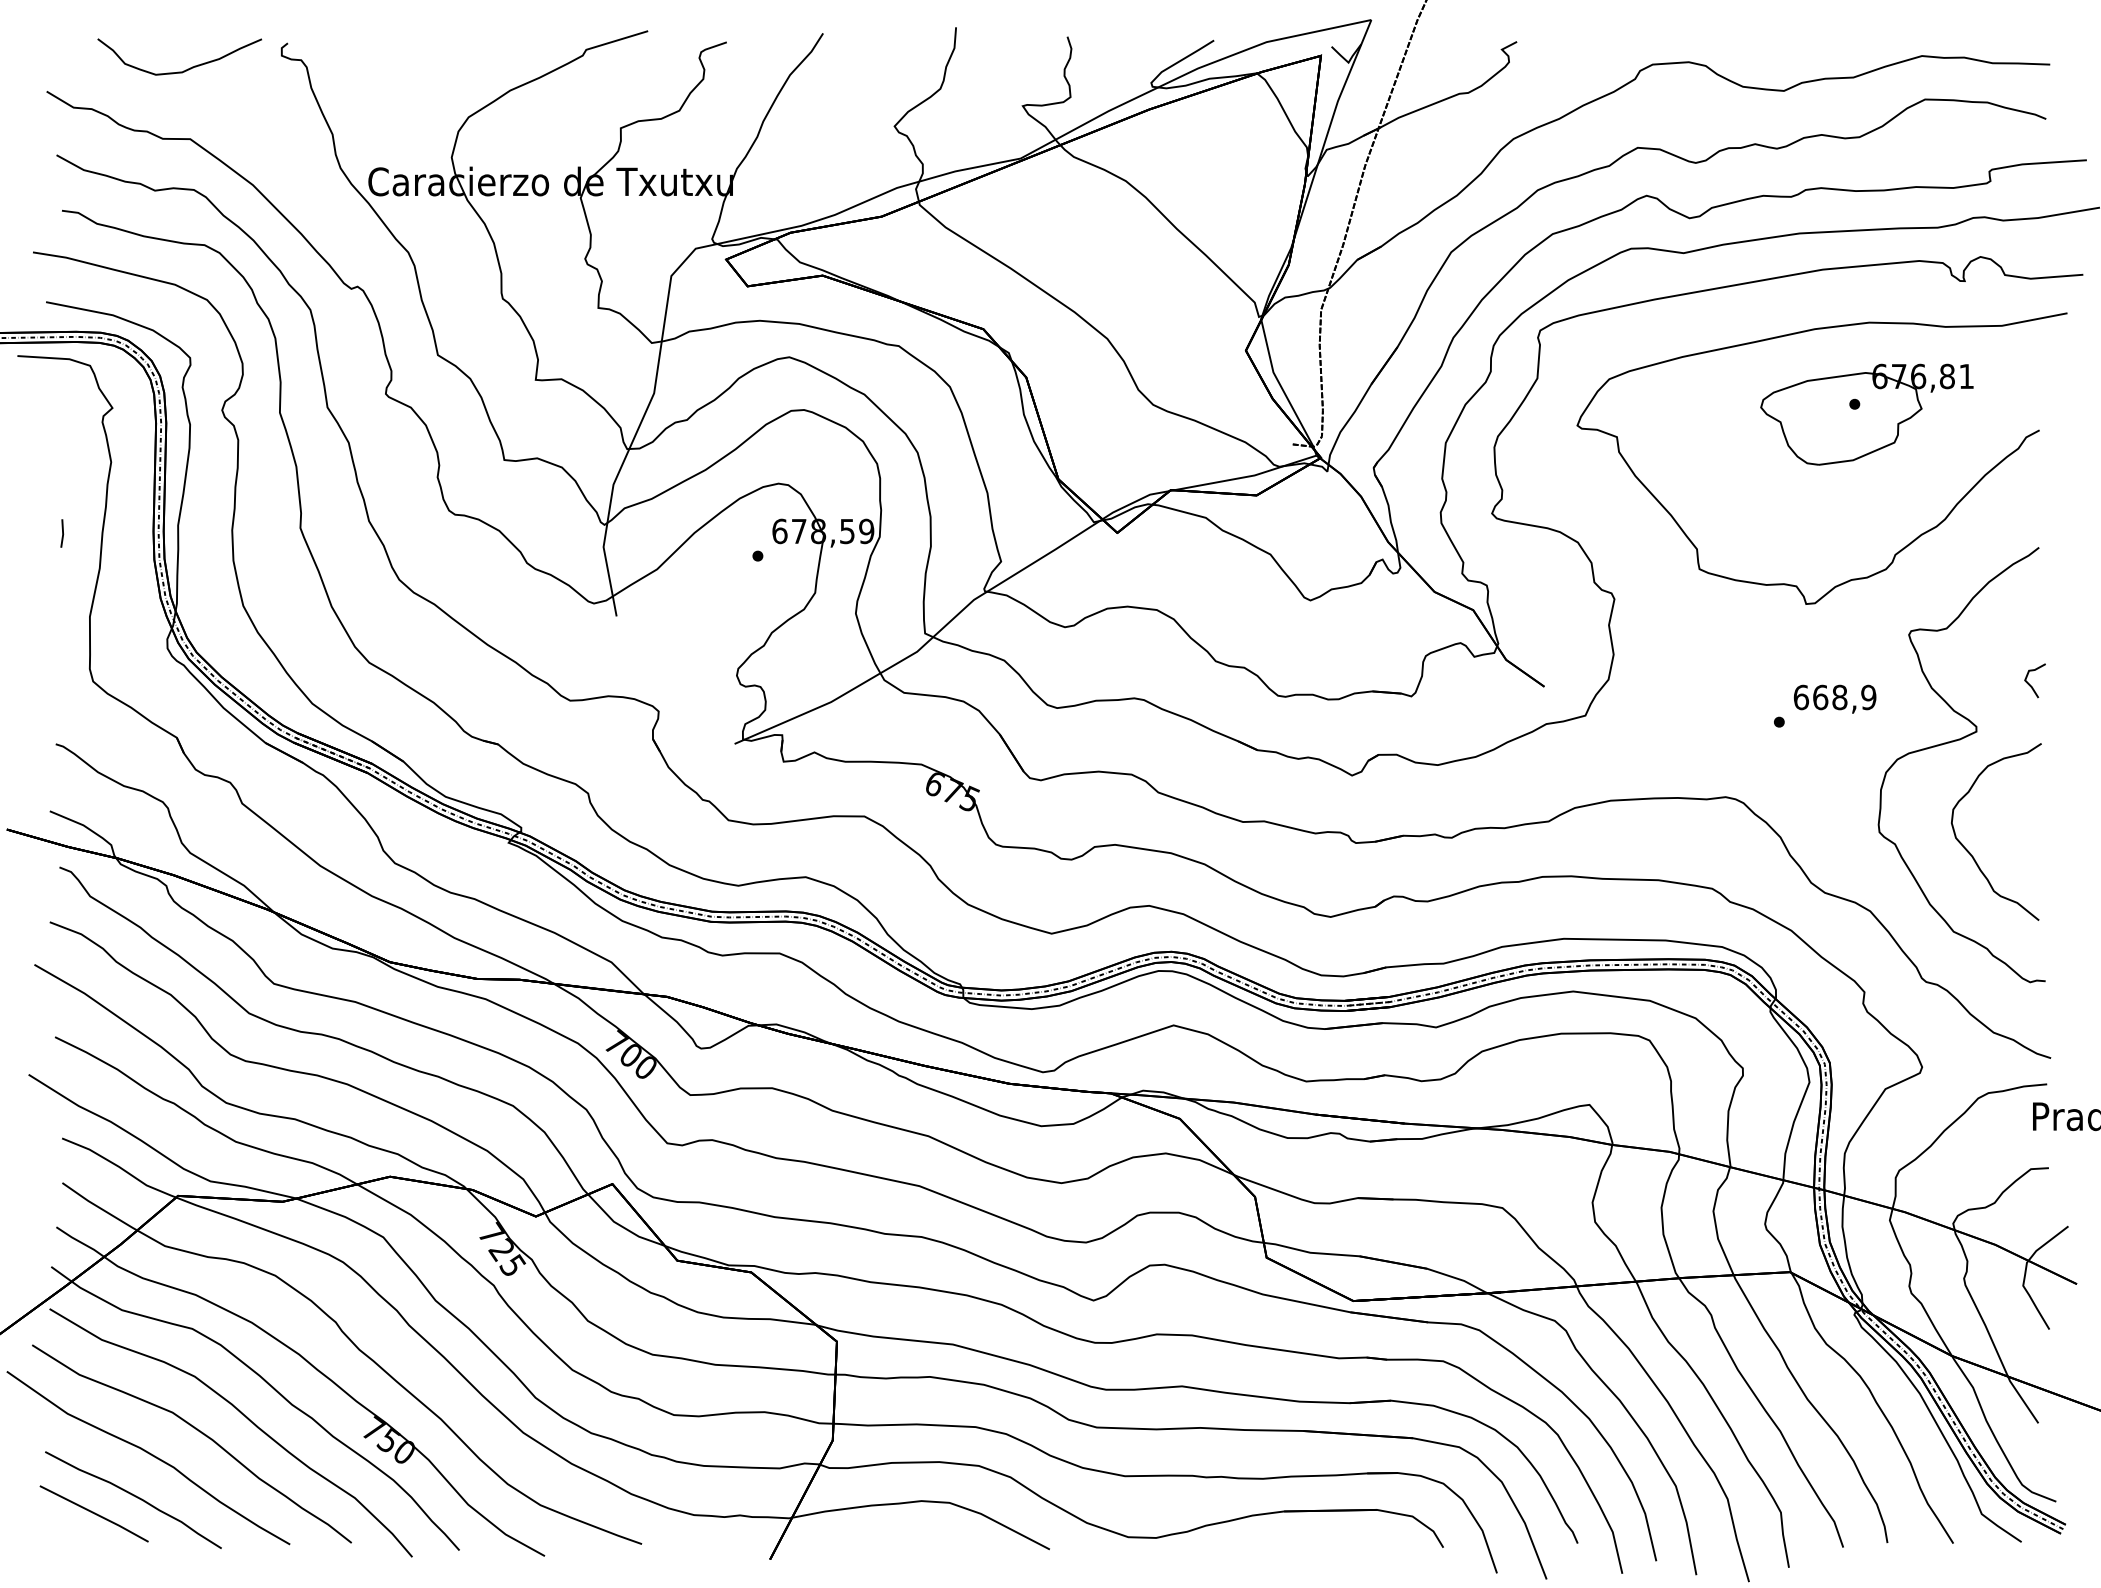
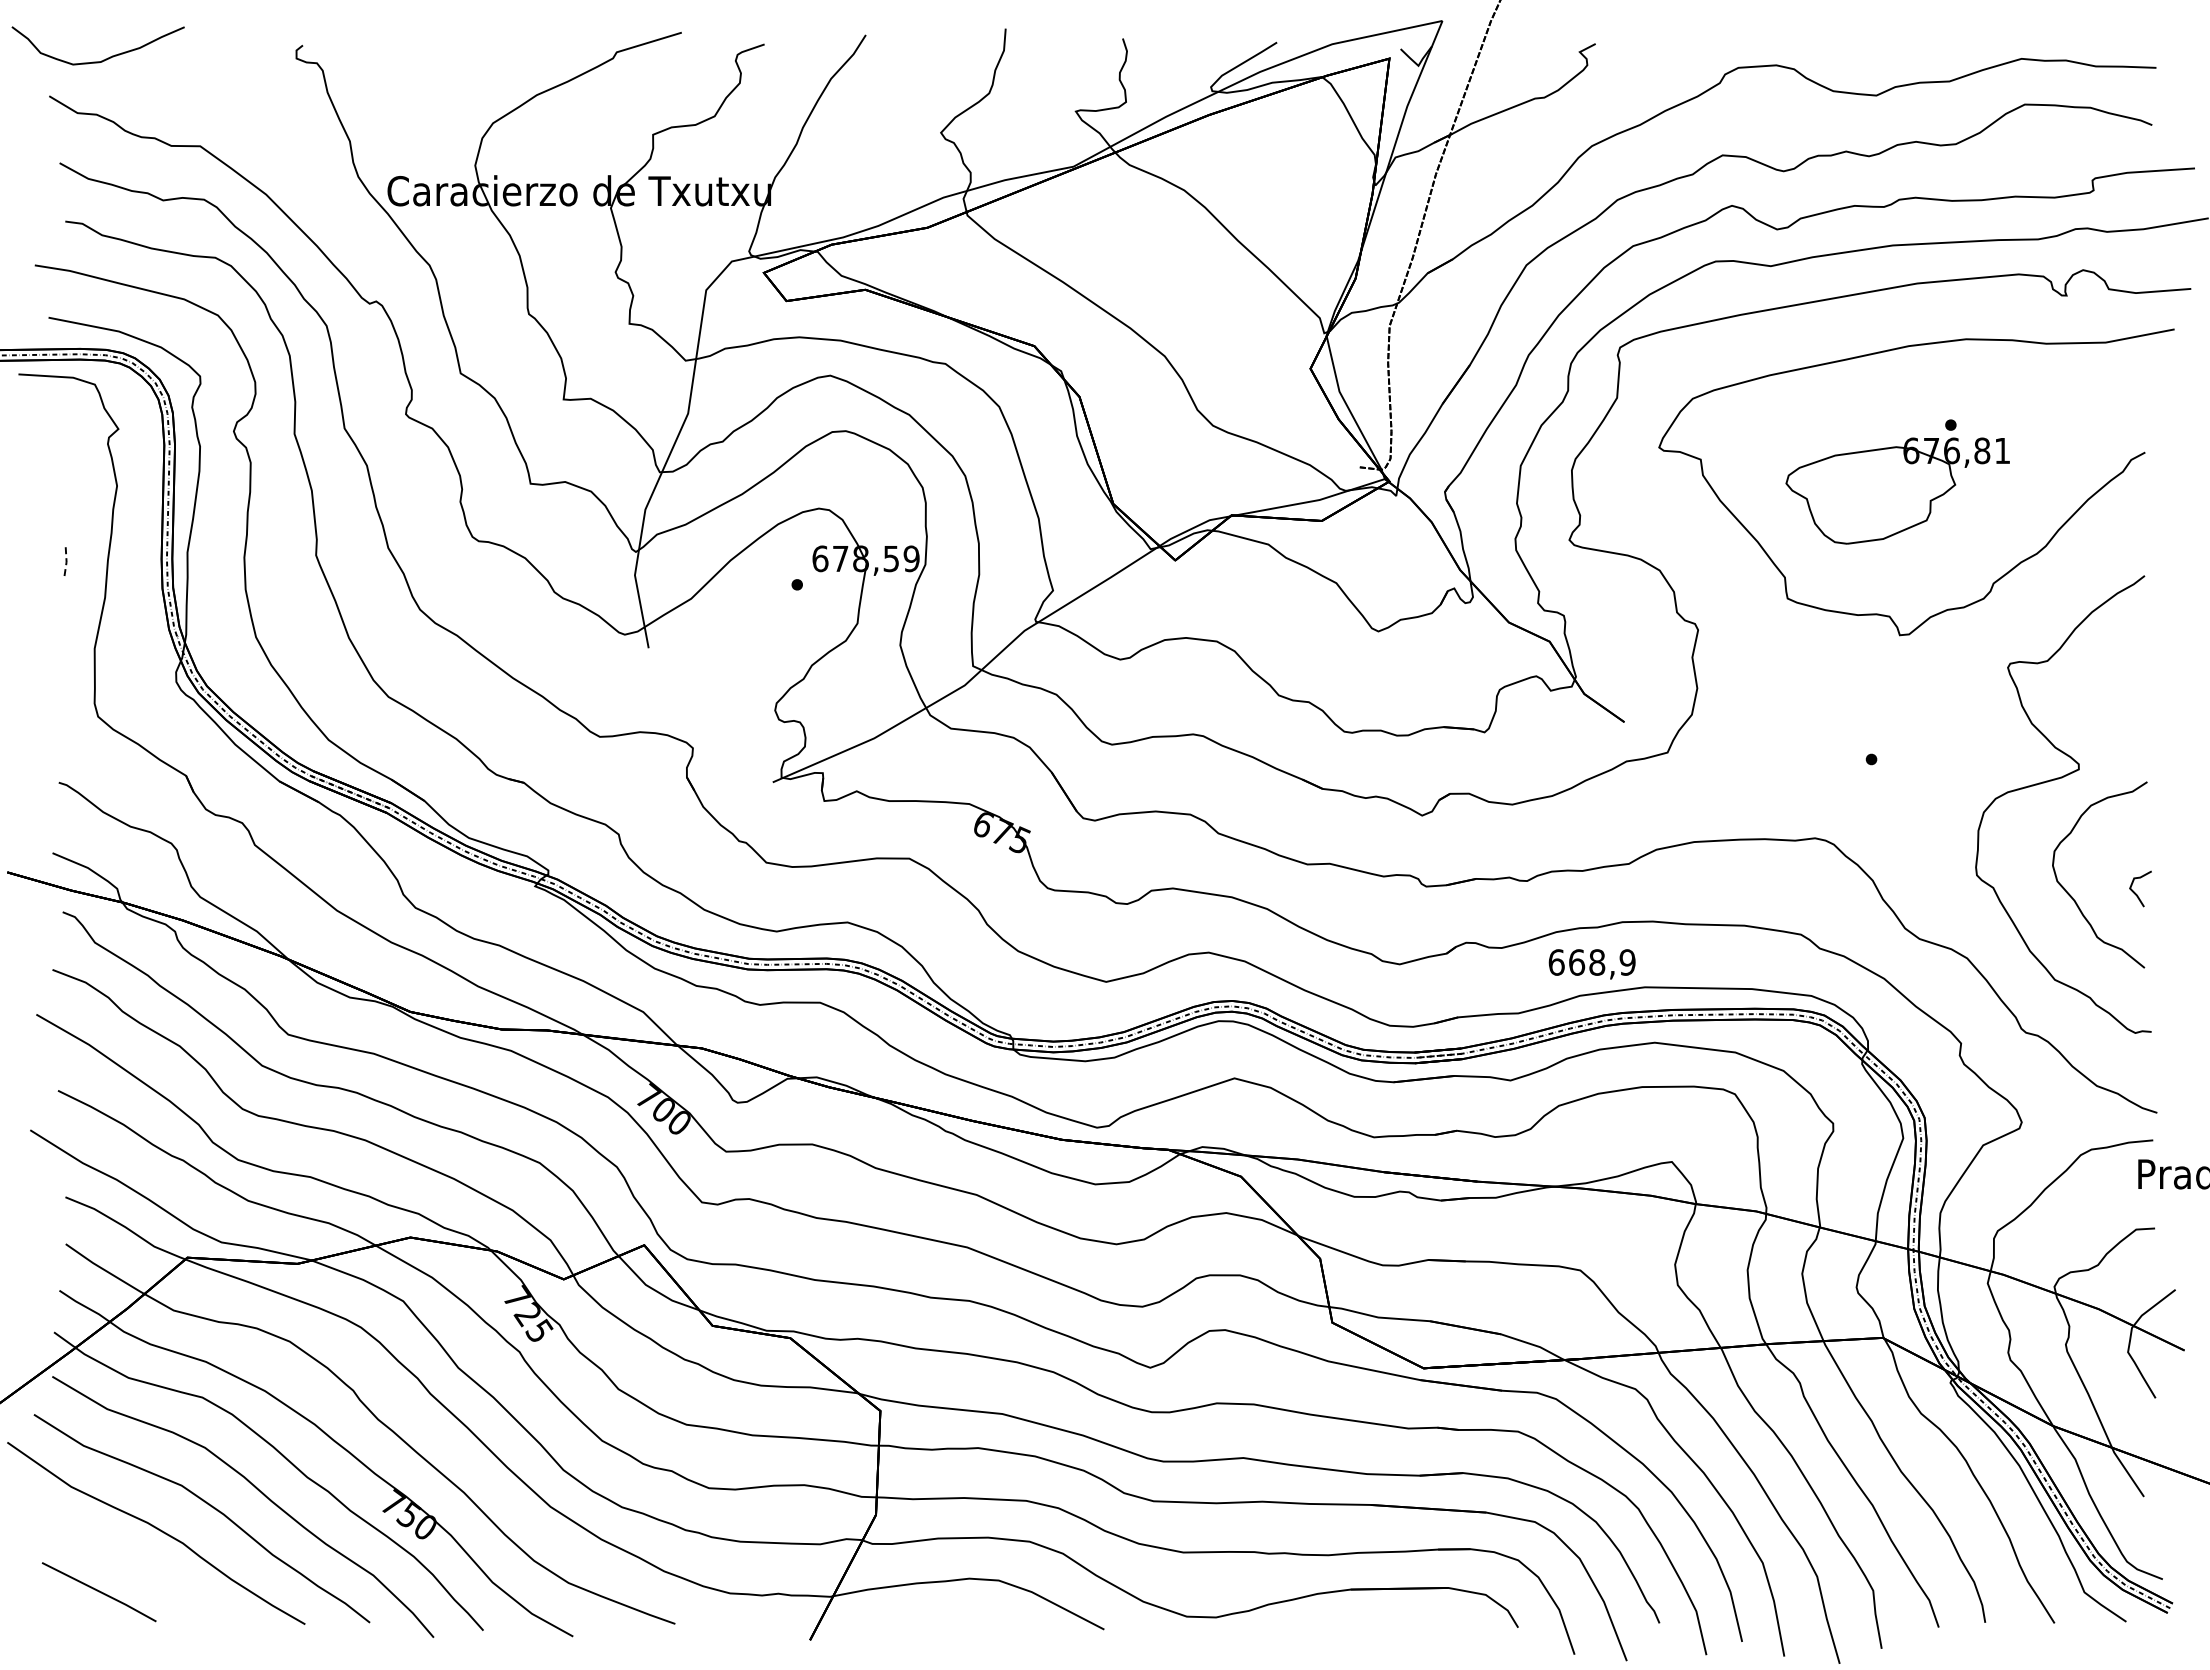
curve: (184, 69) -> (103, 59), moved
part: (1866, 414) -> (1897, 490), moved
line: (63, 533) -> (66, 561), solid -> dashed
curve: (2030, 684) -> (2135, 892), moved
text: (1834, 699) -> (1591, 964), moved
curve: (135, 1497) -> (142, 1574), removed

